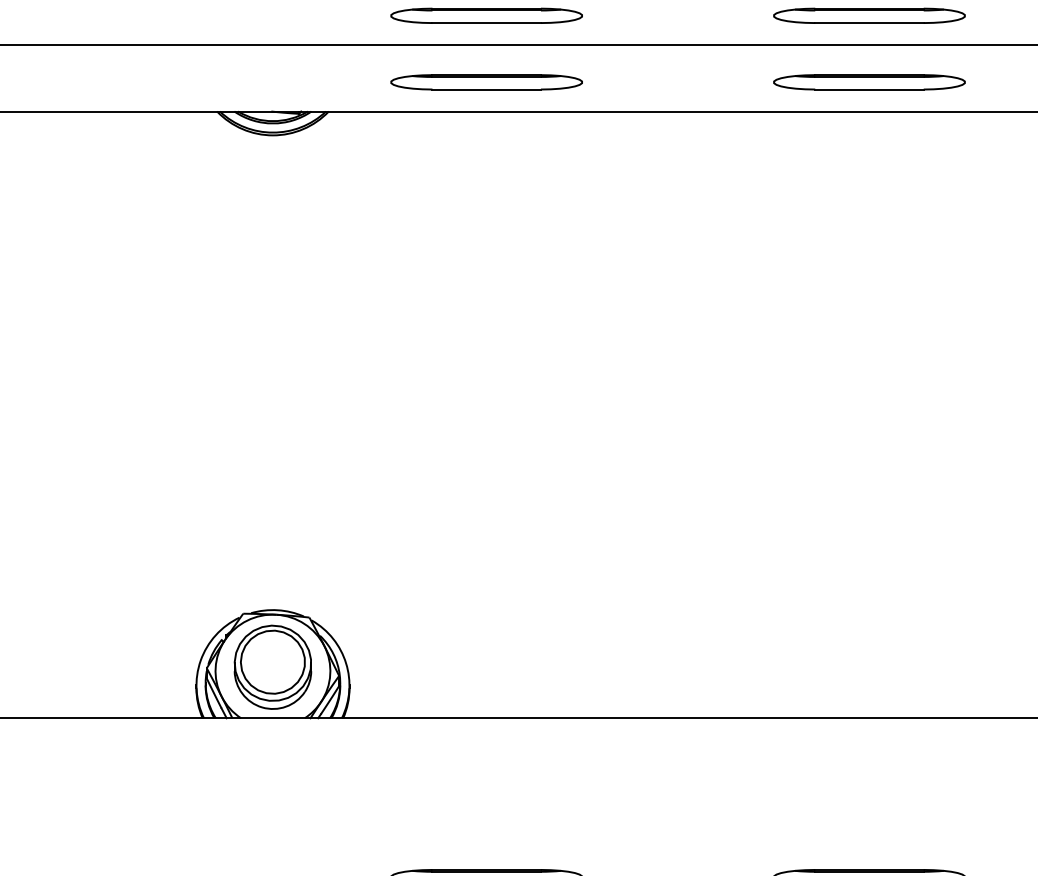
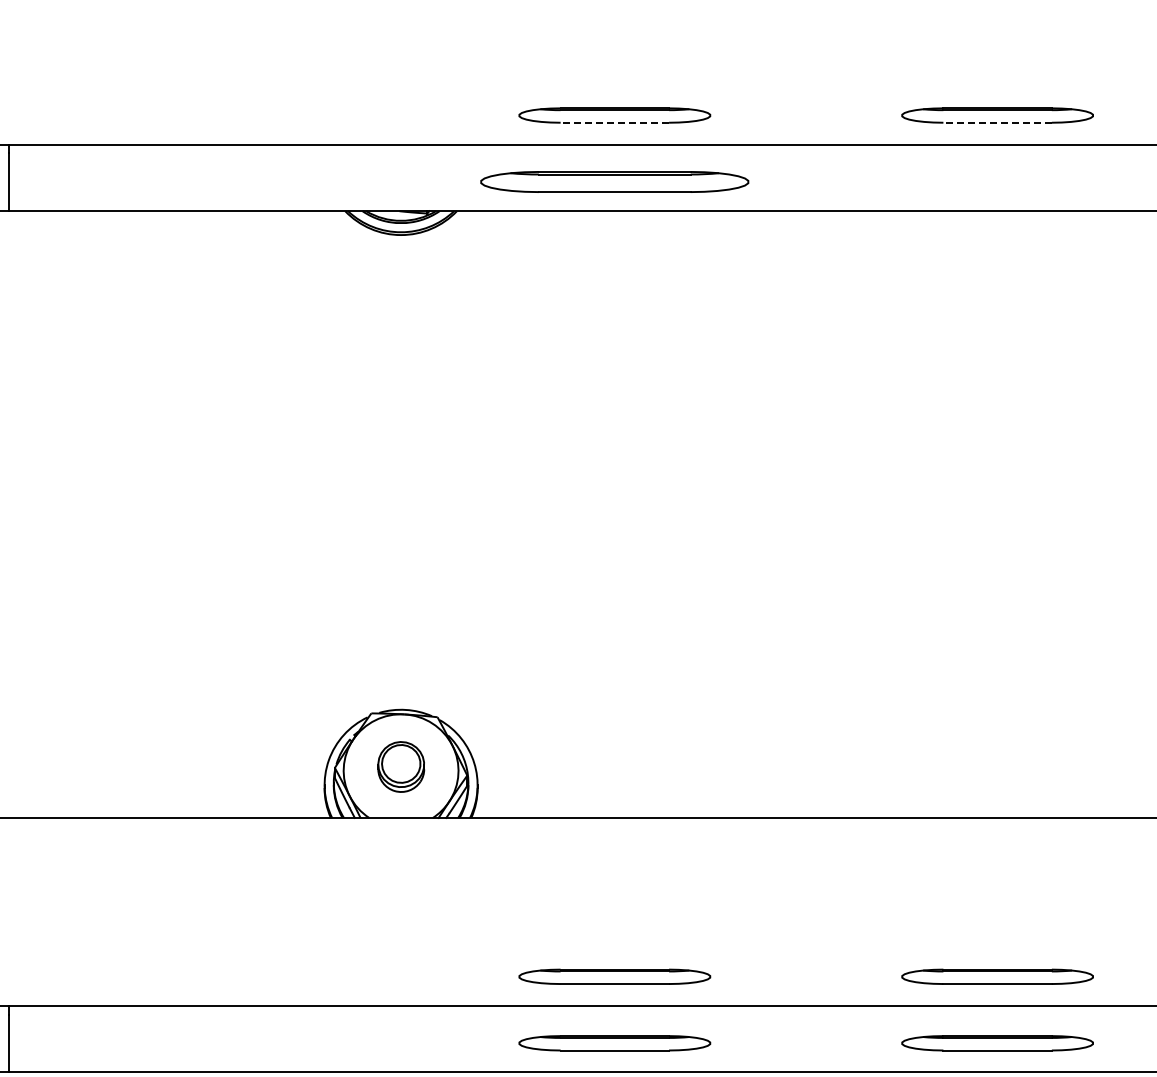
line: (486, 22) -> (614, 122), solid -> dashed
line: (869, 22) -> (997, 122), solid -> dashed
part: (486, 81) -> (614, 181), size x1.4
part: (869, 81) -> (997, 181), removed
part: (273, 666) -> (401, 766), size x0.6

